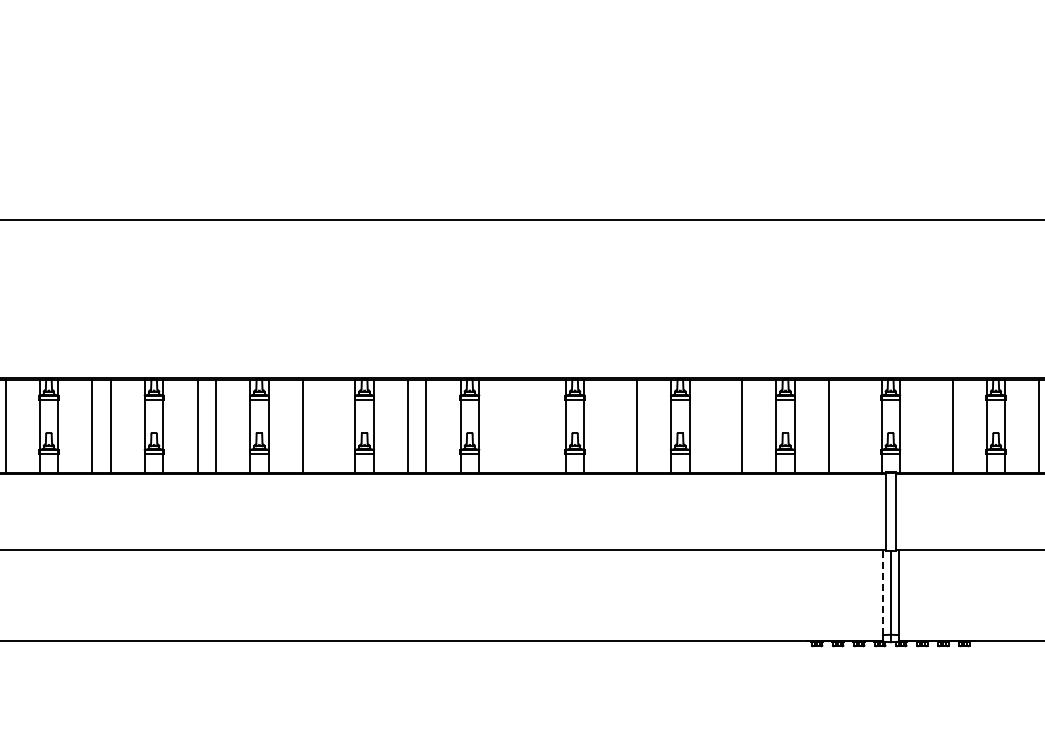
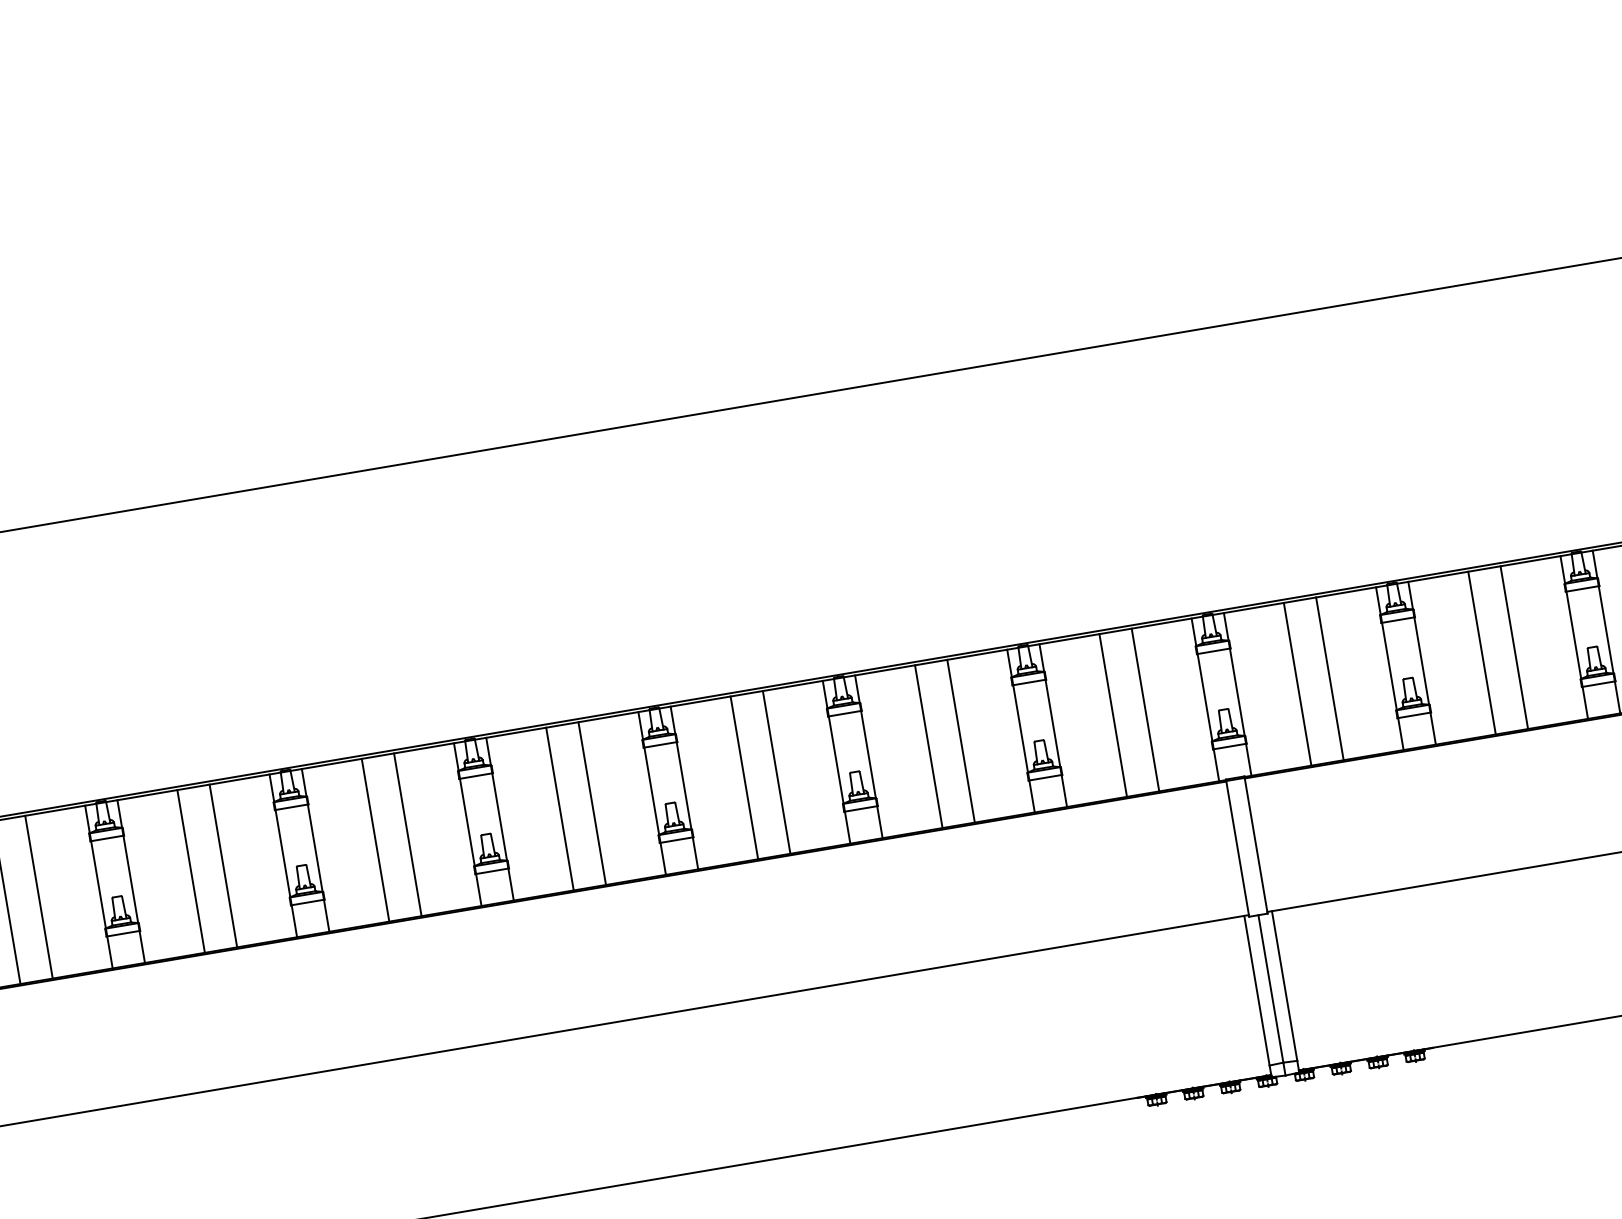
line: (321, 425) -> (223, 864), added
line: (513, 425) -> (560, 807), added
line: (531, 425) -> (591, 802), added
line: (618, 425) -> (744, 776), added
line: (723, 425) -> (928, 745), added
line: (847, 425) -> (1145, 708), added
line: (934, 425) -> (1297, 682), added
line: (882, 592) -> (1256, 990), dashed -> solid

